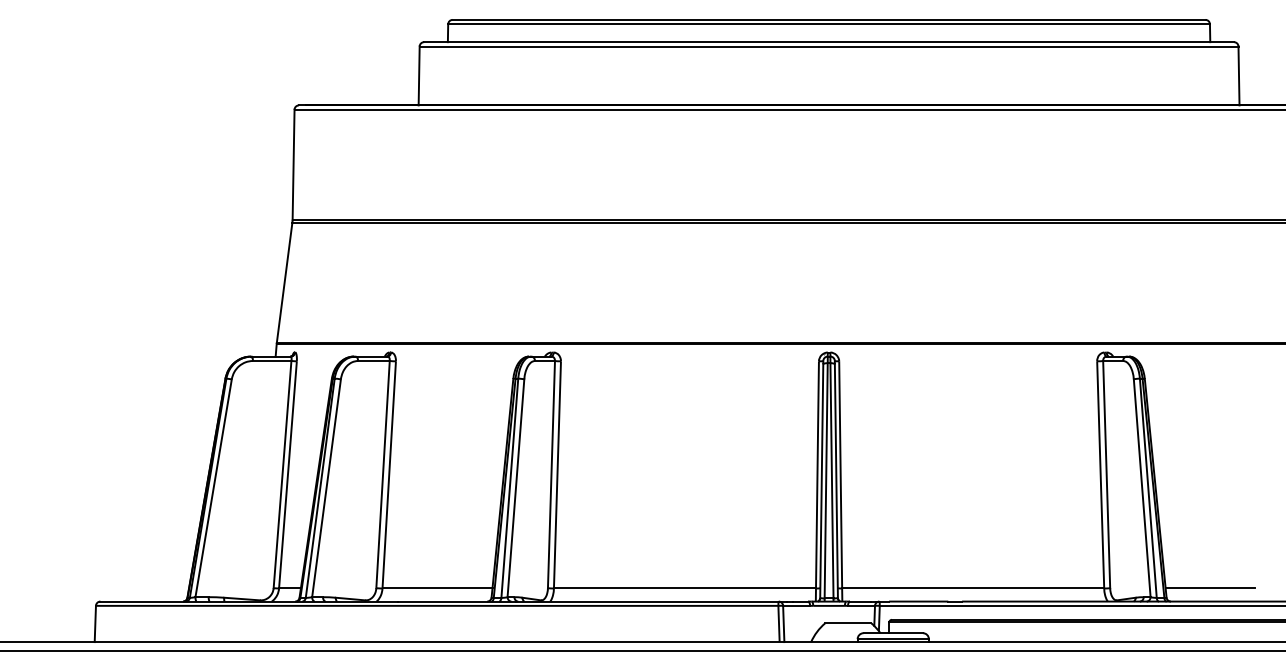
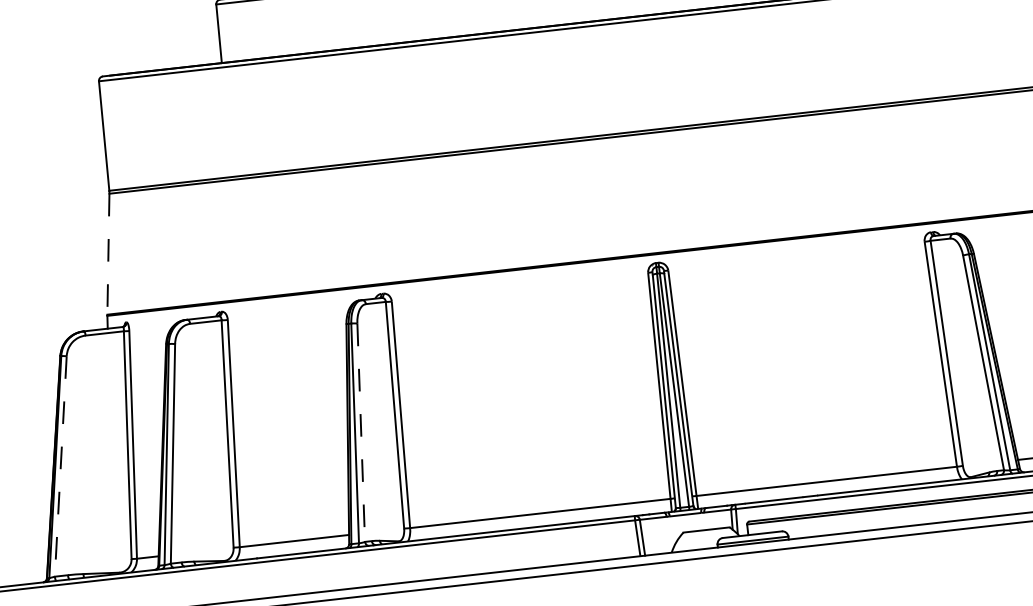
line: (284, 283) -> (108, 255), solid -> dashed
line: (213, 488) -> (60, 466), solid -> dashed
line: (515, 488) -> (360, 433), solid -> dashed

